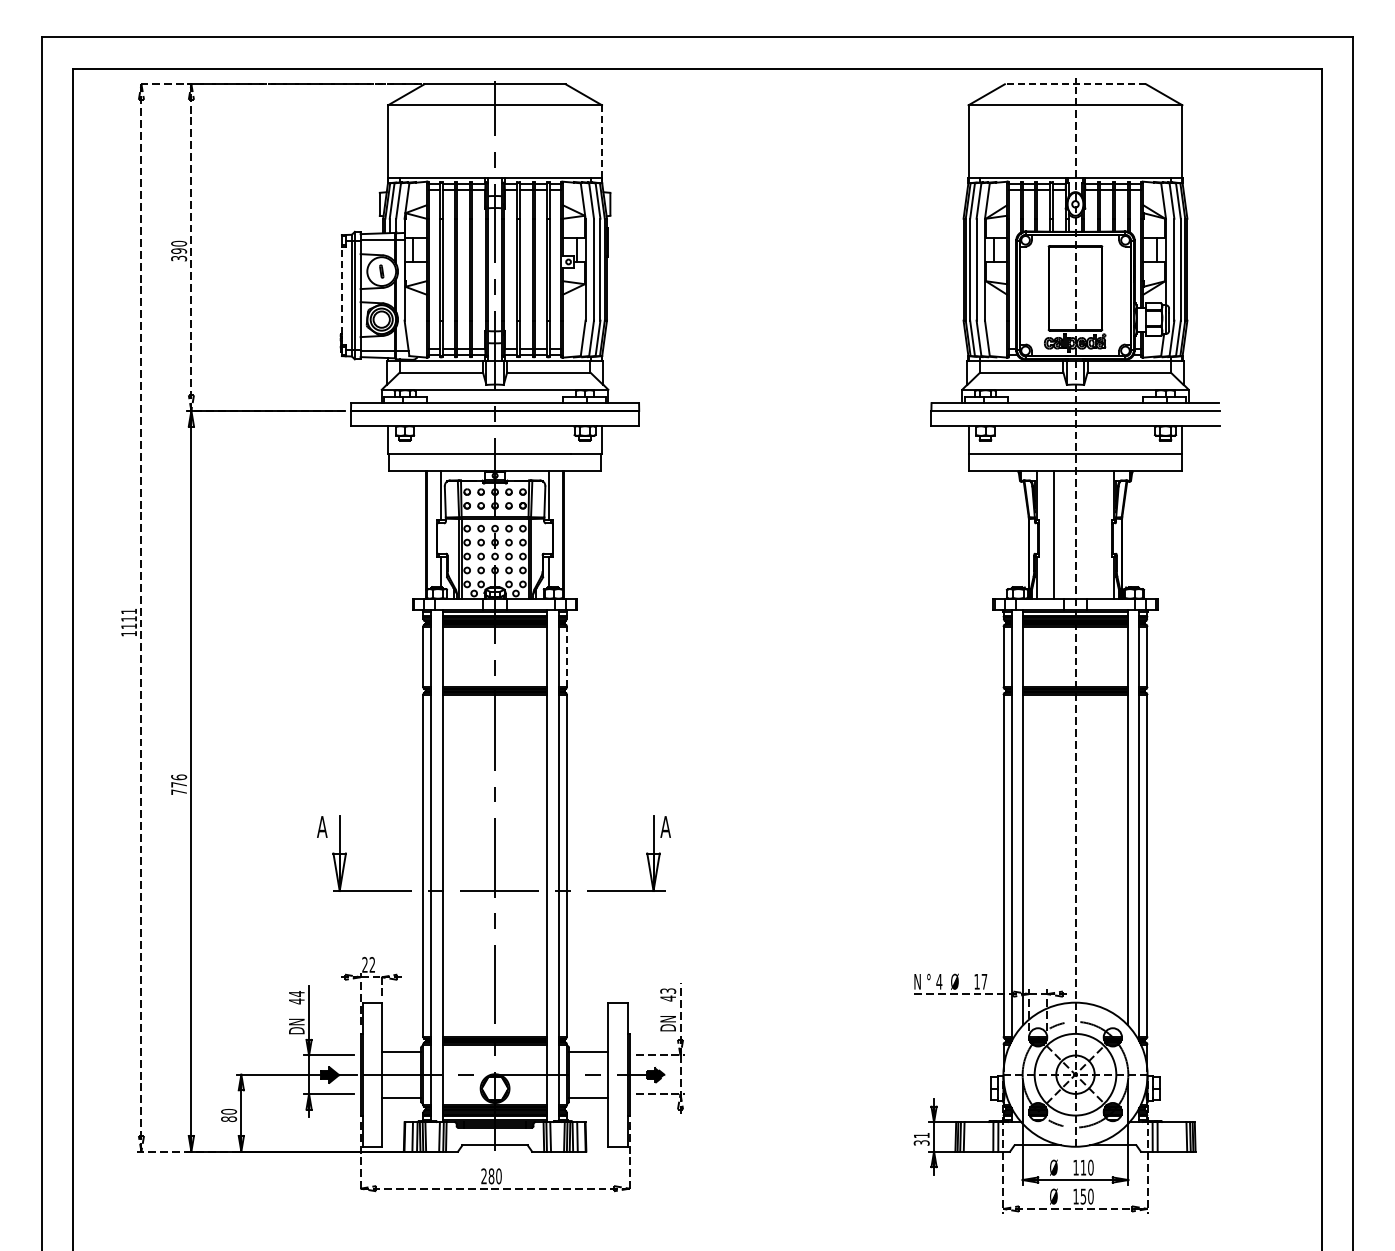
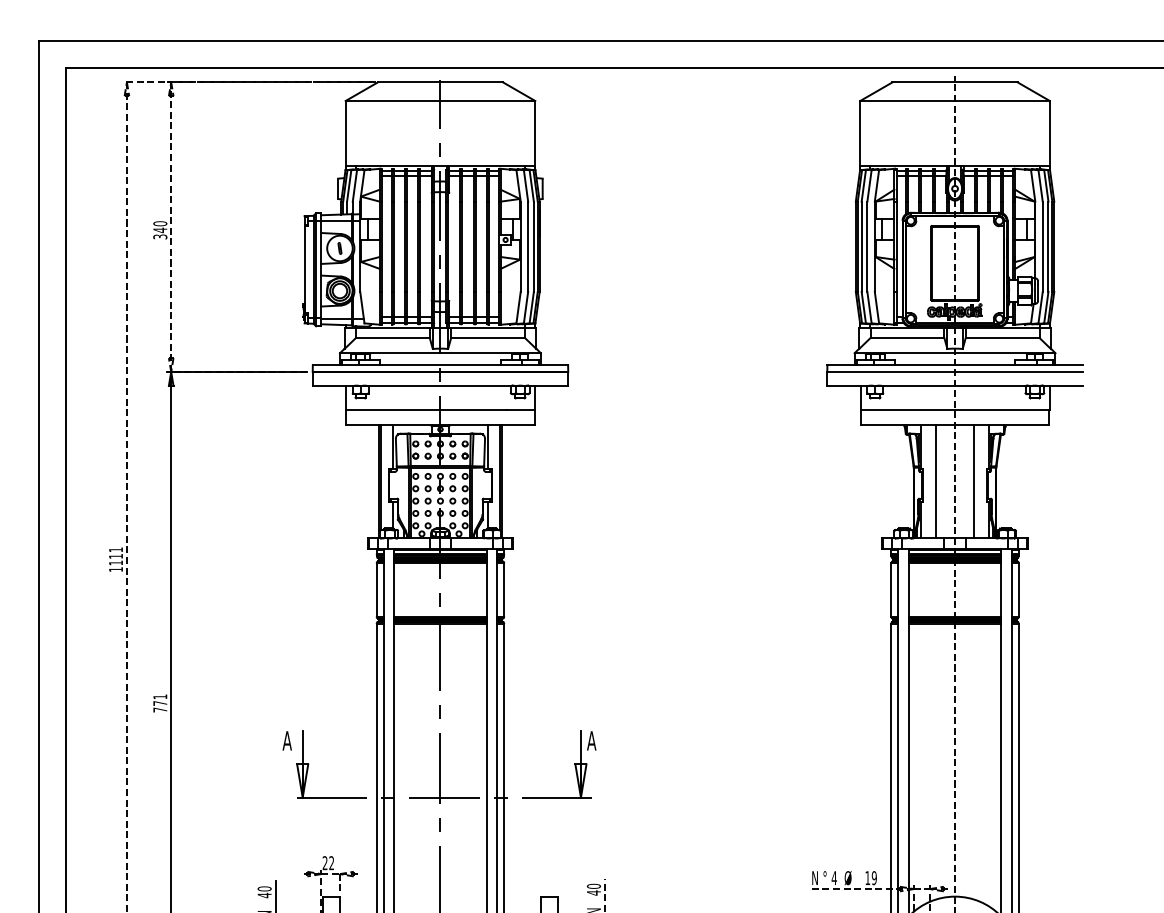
line: (1075, 84) -> (955, 82), dashed -> solid
line: (602, 141) -> (535, 133), dashed -> solid
text: (179, 251) -> (160, 230), 390 -> 340
line: (341, 295) -> (304, 269), dashed -> solid
line: (1097, 534) -> (974, 481), added
line: (567, 656) -> (504, 589), dashed -> solid
text: (179, 777) -> (160, 697), 776 -> 771
text: (984, 981) -> (874, 877), 17 -> 19
text: (668, 990) -> (594, 885), 43 -> 40
text: (296, 994) -> (264, 889), 44 -> 40

